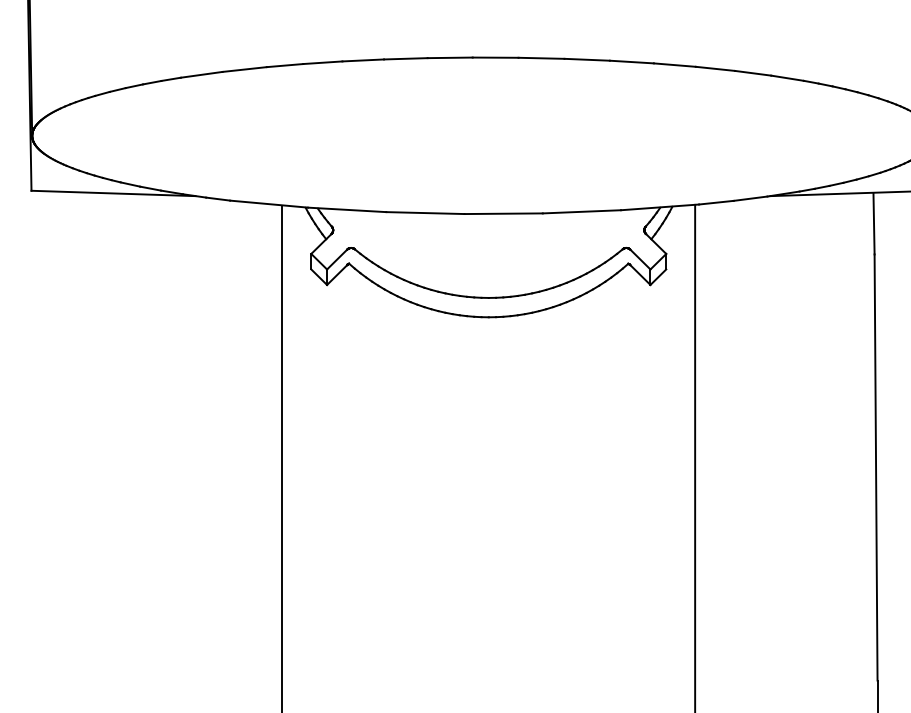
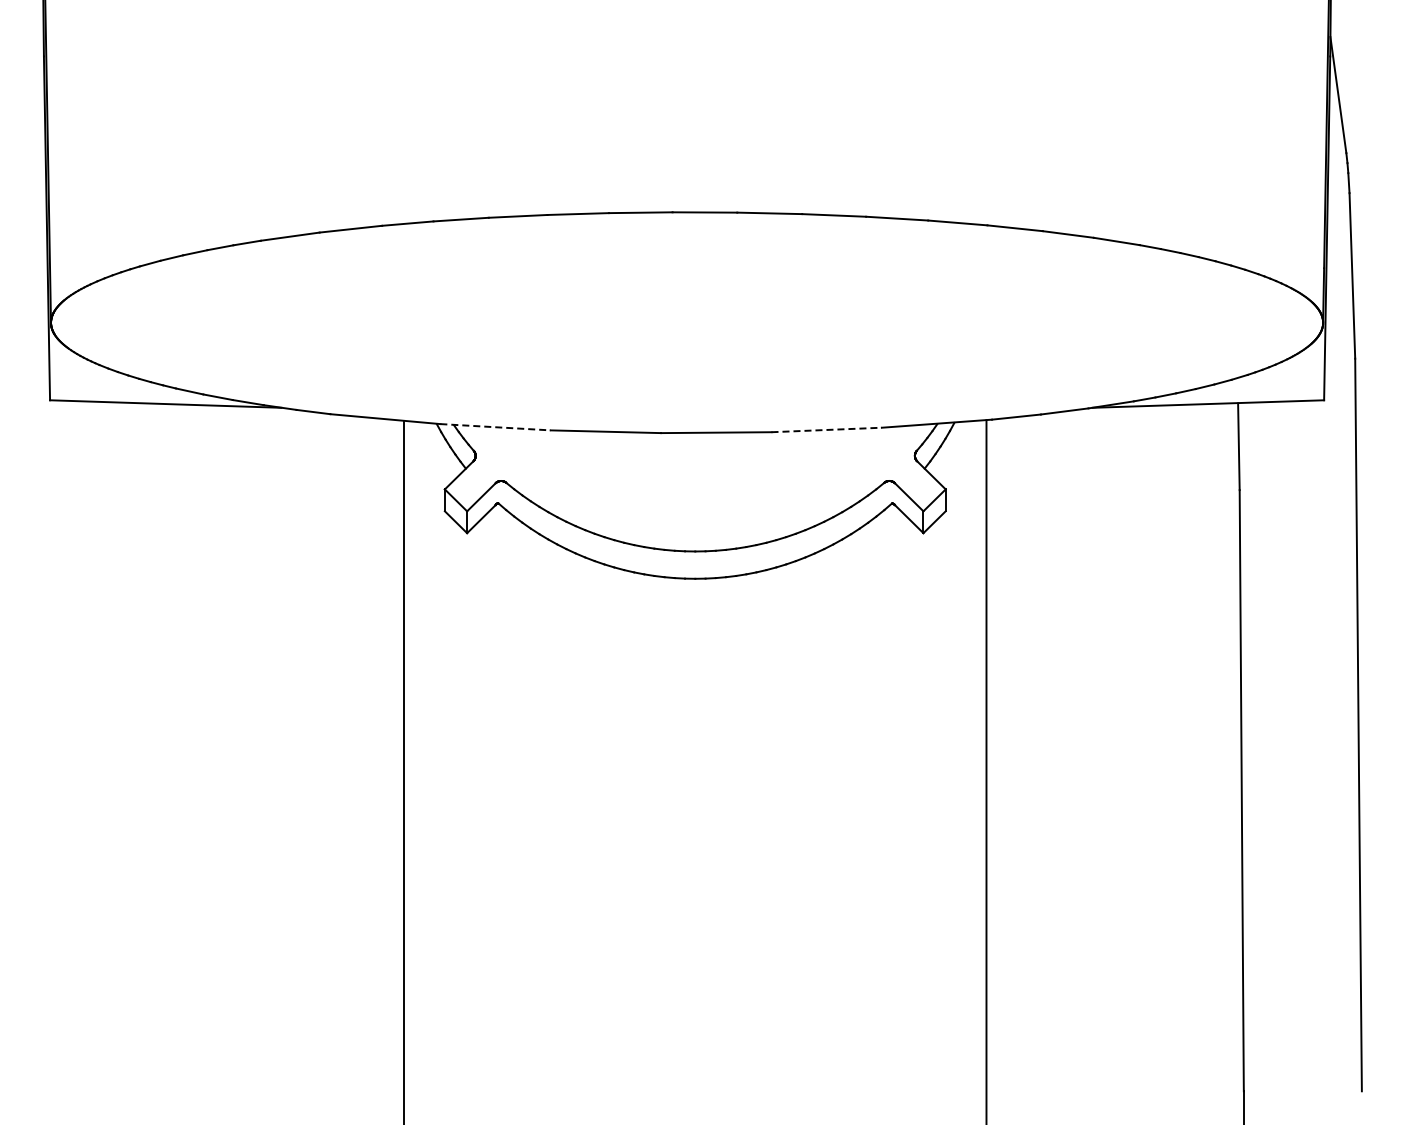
line: (347, 210) -> (495, 427), solid -> dashed
line: (582, 211) -> (827, 429), solid -> dashed

